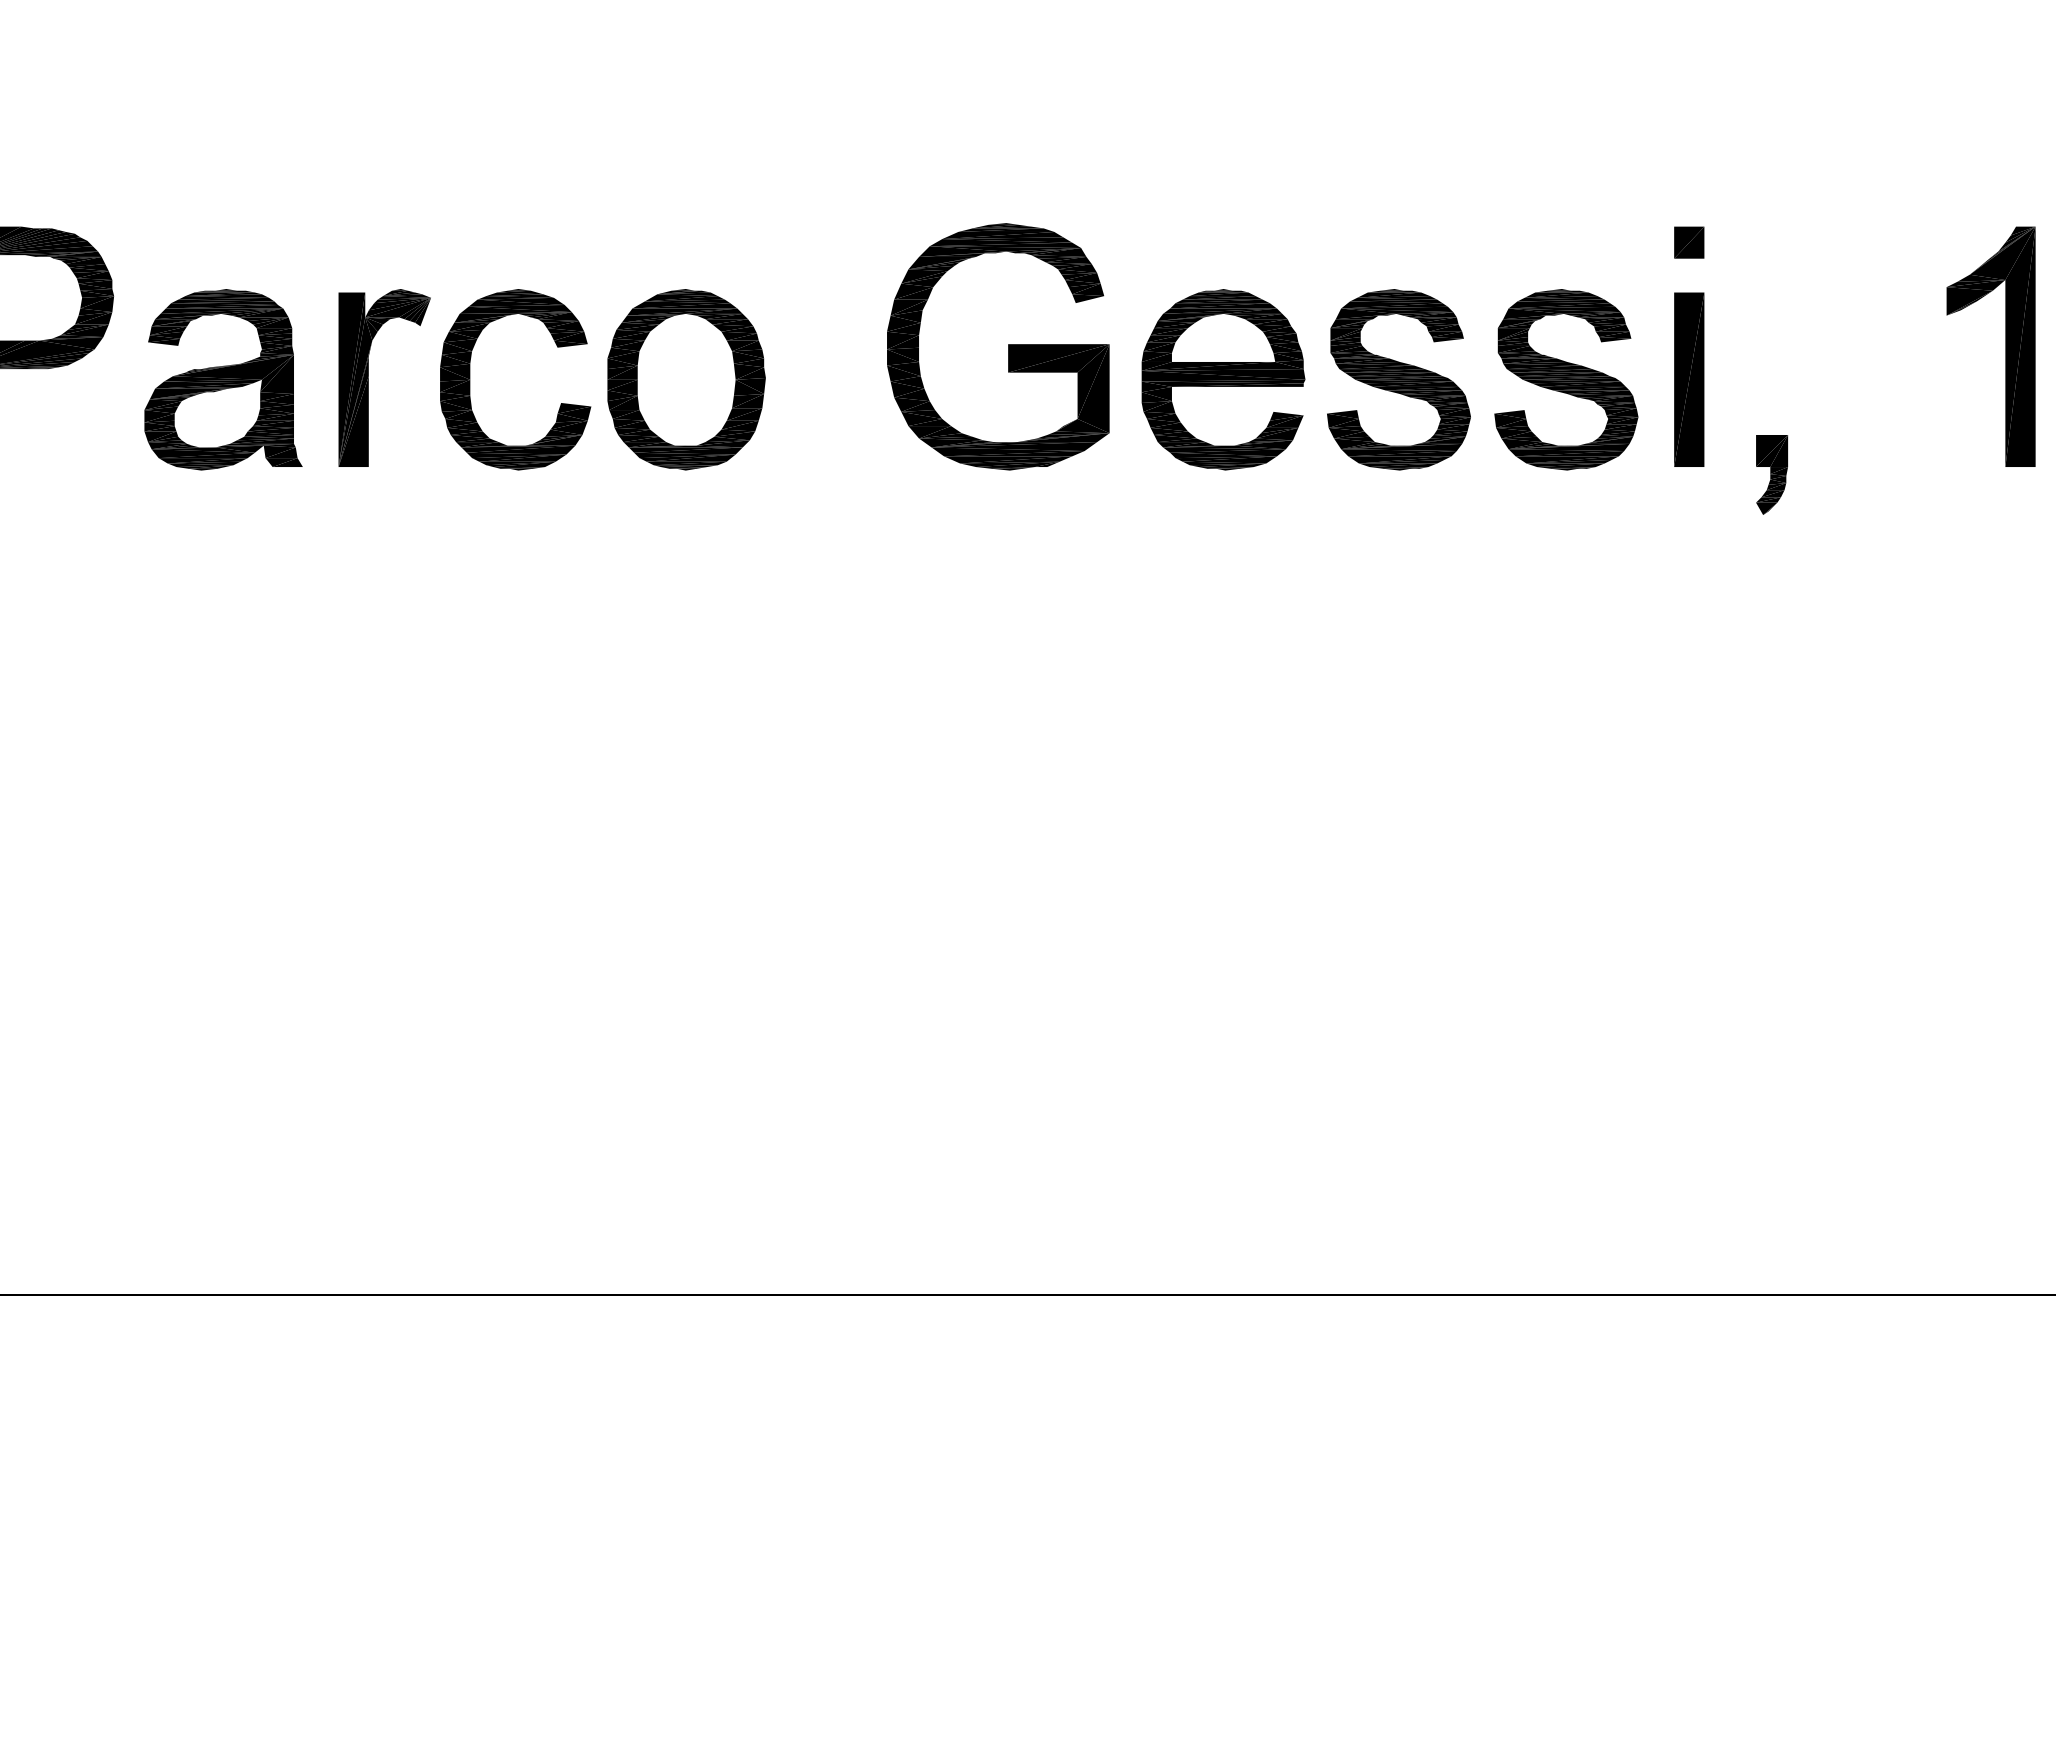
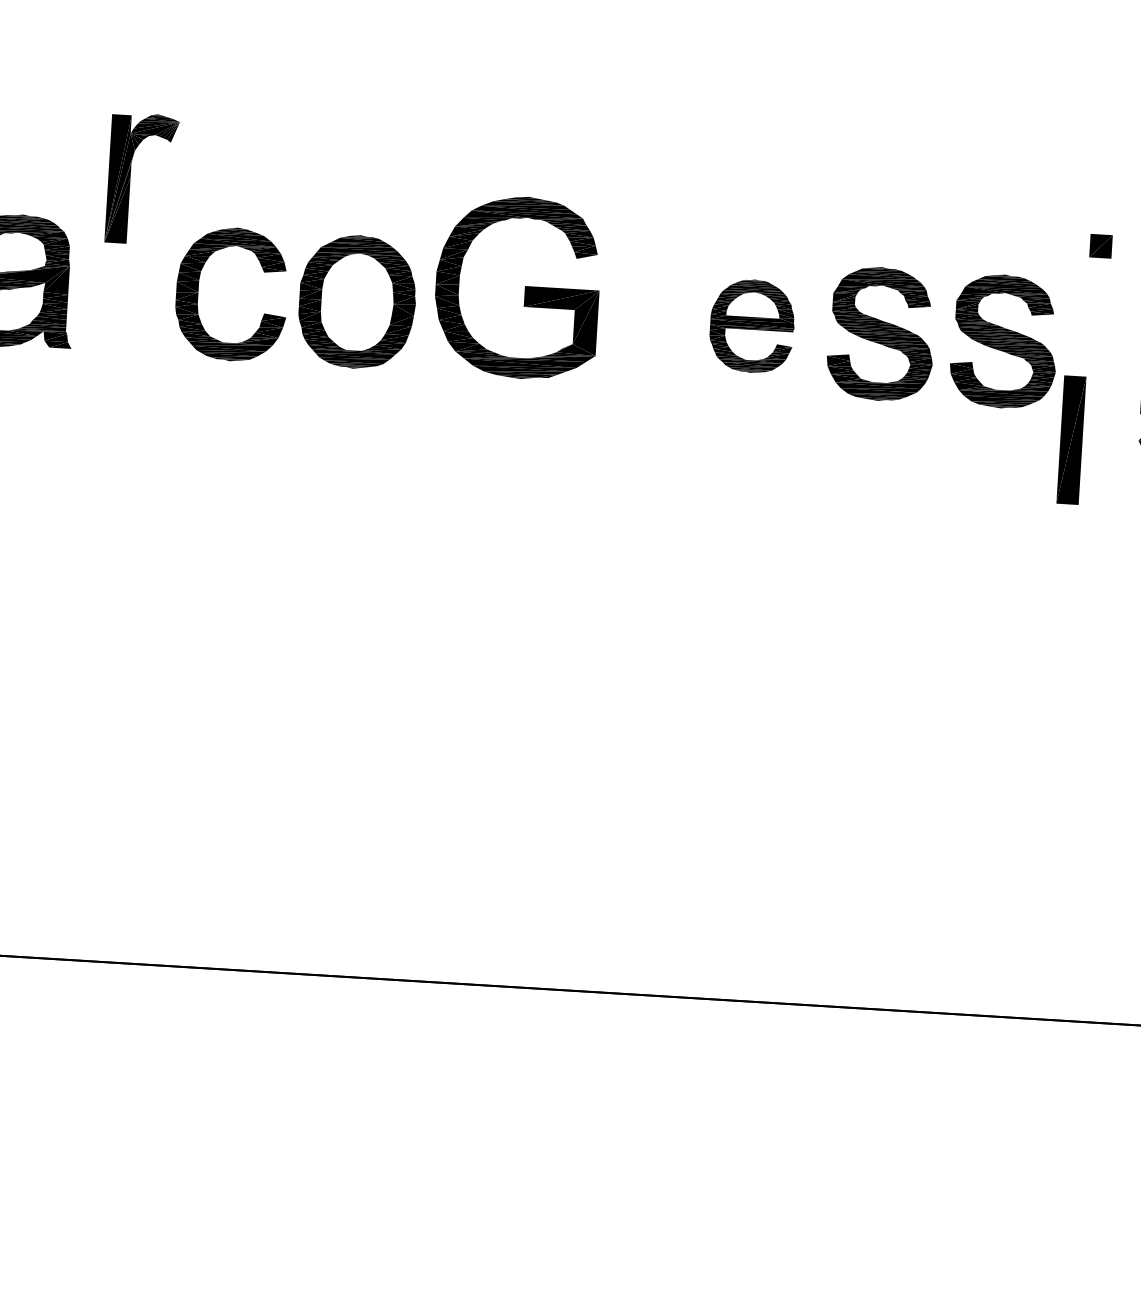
part: (1008, 346) -> (525, 287), moved
part: (368, 377) -> (130, 177), moved
part: (1223, 379) -> (752, 325), size x0.7
part: (1689, 379) -> (1071, 439), moved

